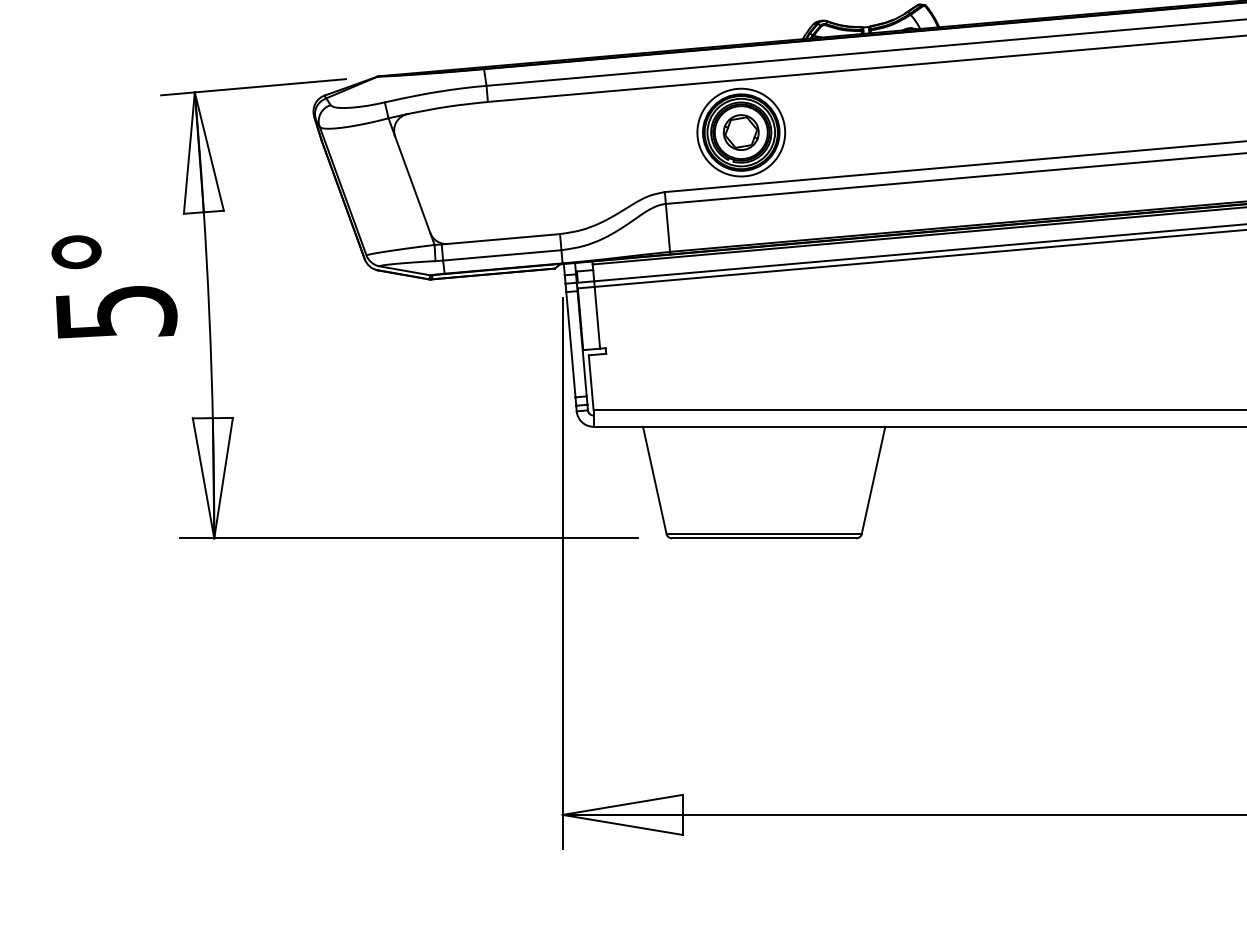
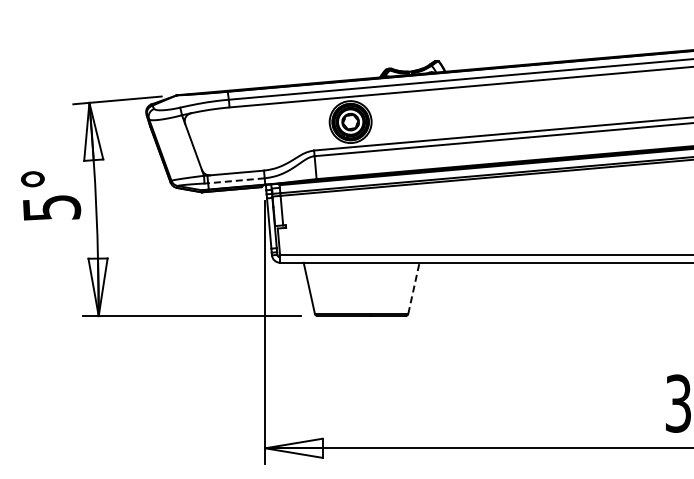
line: (500, 254) -> (235, 180), solid -> dashed
line: (874, 478) -> (414, 287), solid -> dashed

